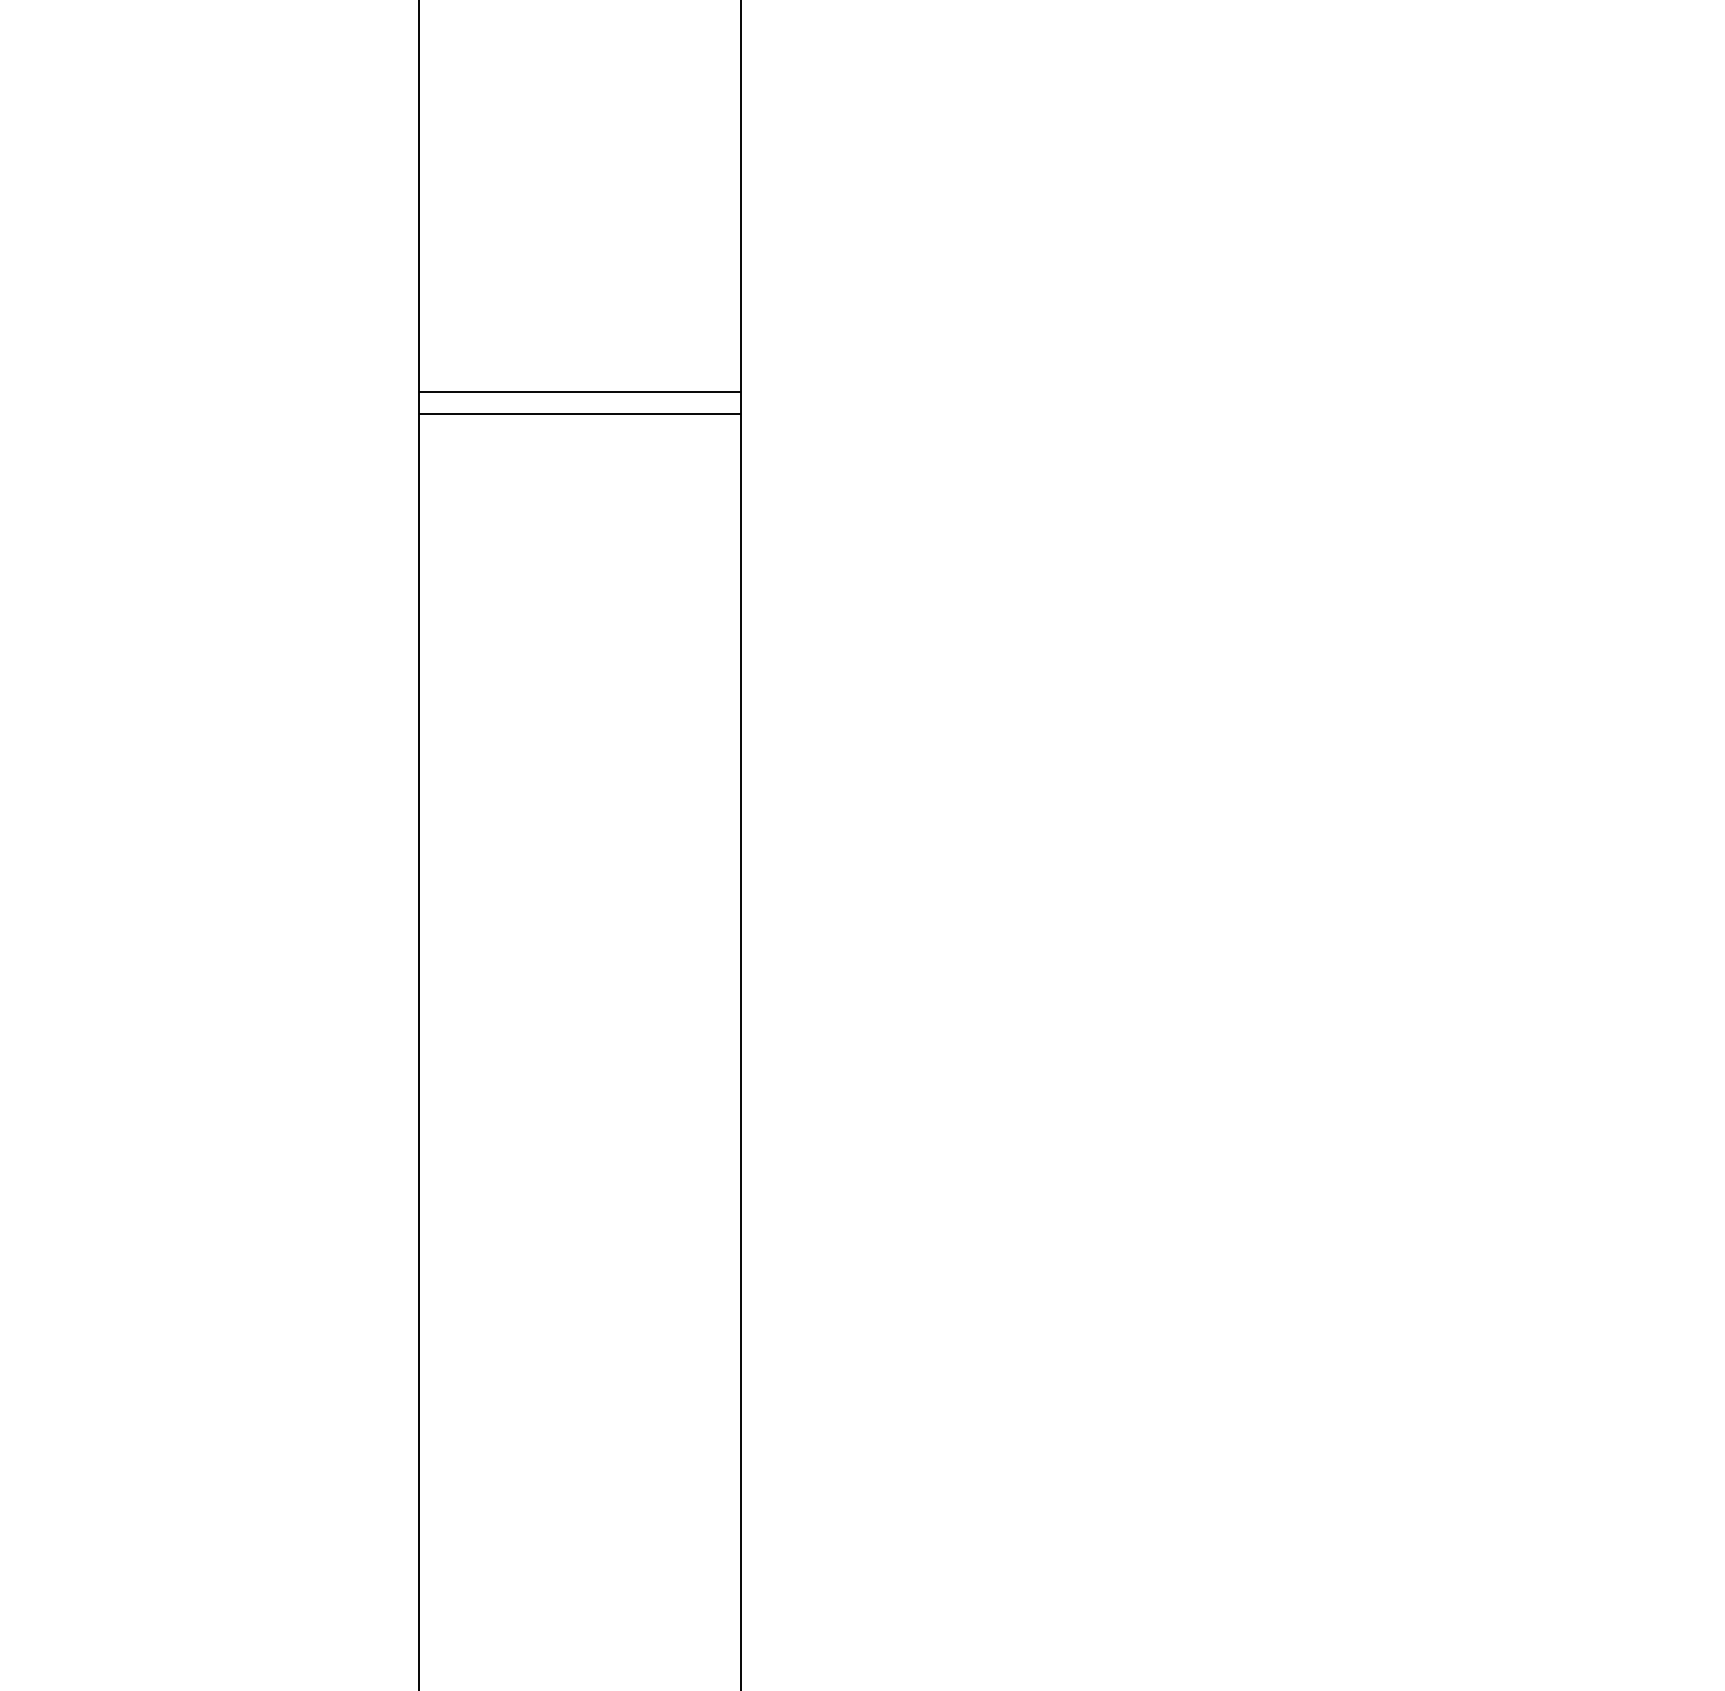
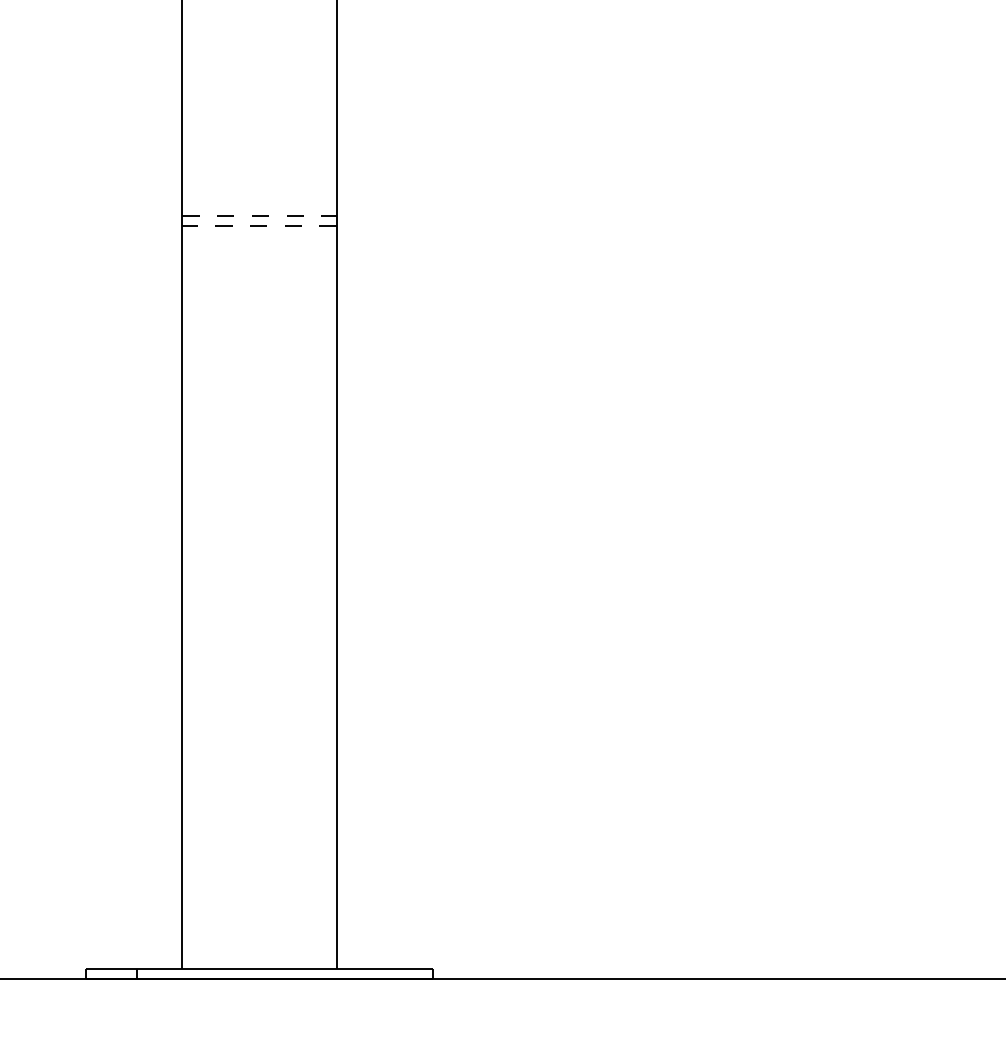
line: (581, 393) -> (260, 216), solid -> dashed
line: (579, 414) -> (259, 226), solid -> dashed

